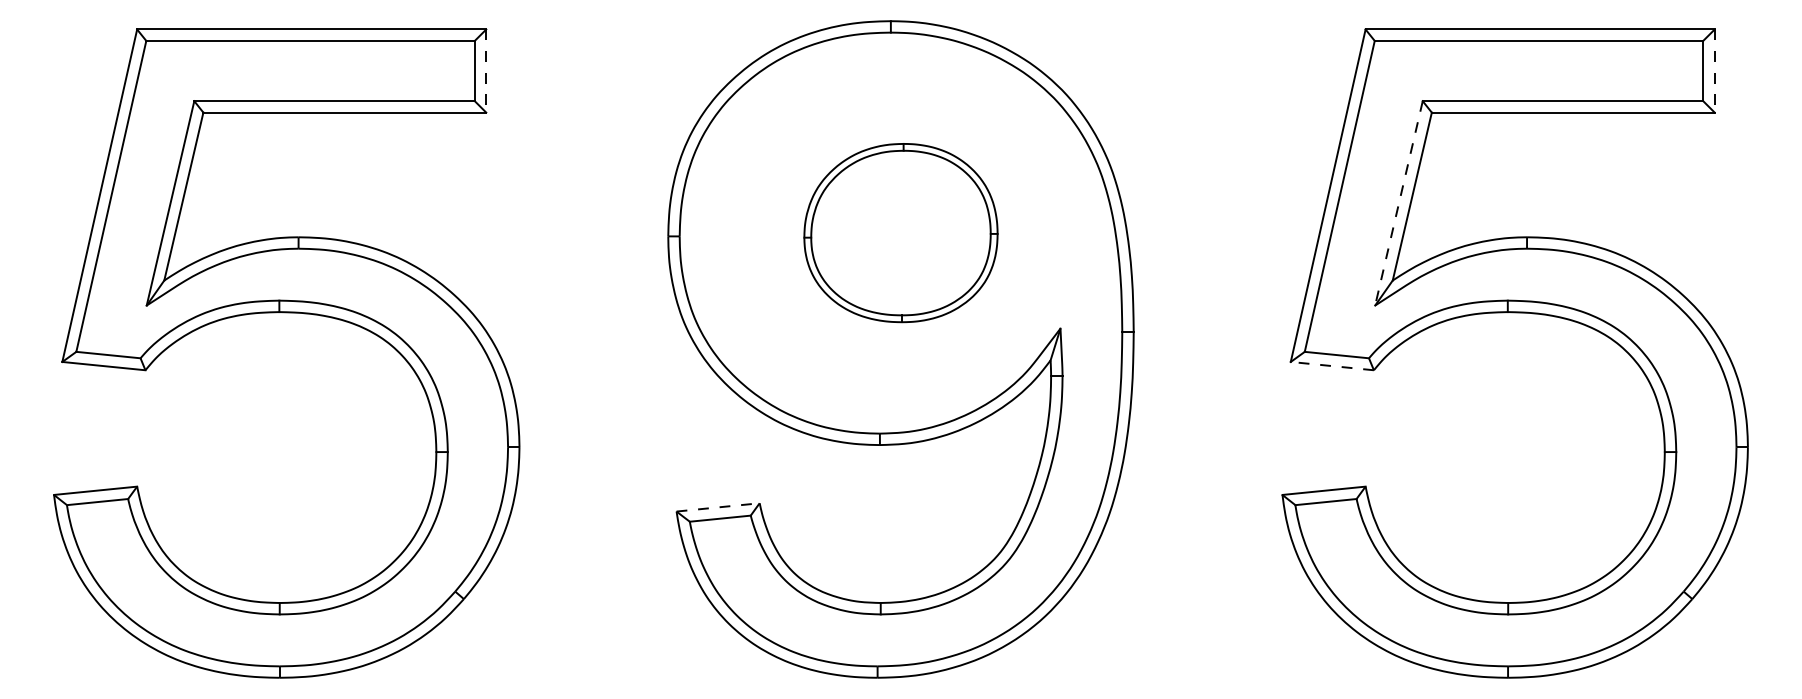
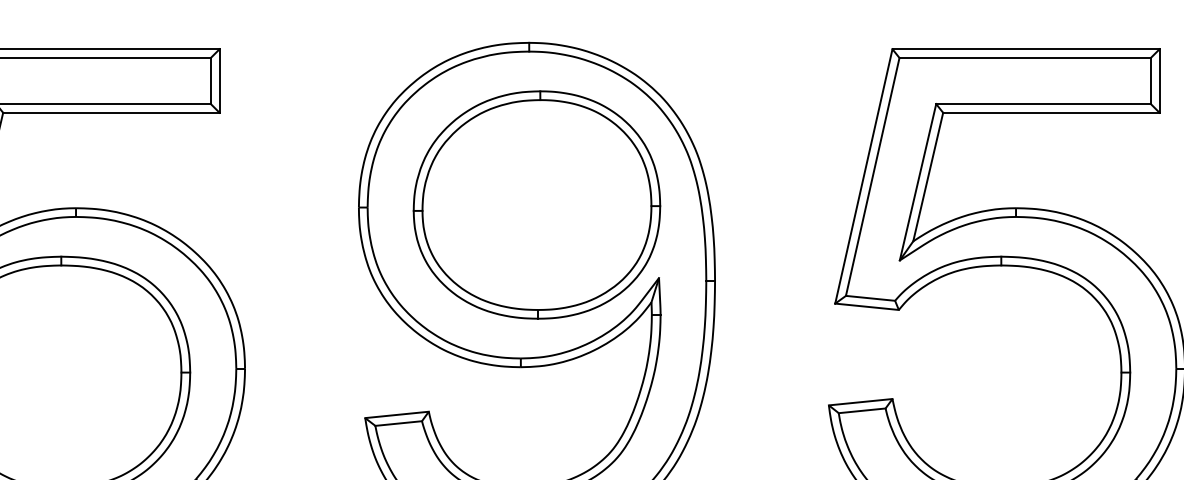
line: (486, 71) -> (219, 81), dashed -> solid
line: (1714, 71) -> (1159, 81), dashed -> solid
line: (1398, 203) -> (917, 182), dashed -> solid
part: (900, 232) -> (536, 204), size x1.67
line: (1332, 366) -> (867, 307), dashed -> solid
line: (718, 507) -> (397, 414), dashed -> solid

